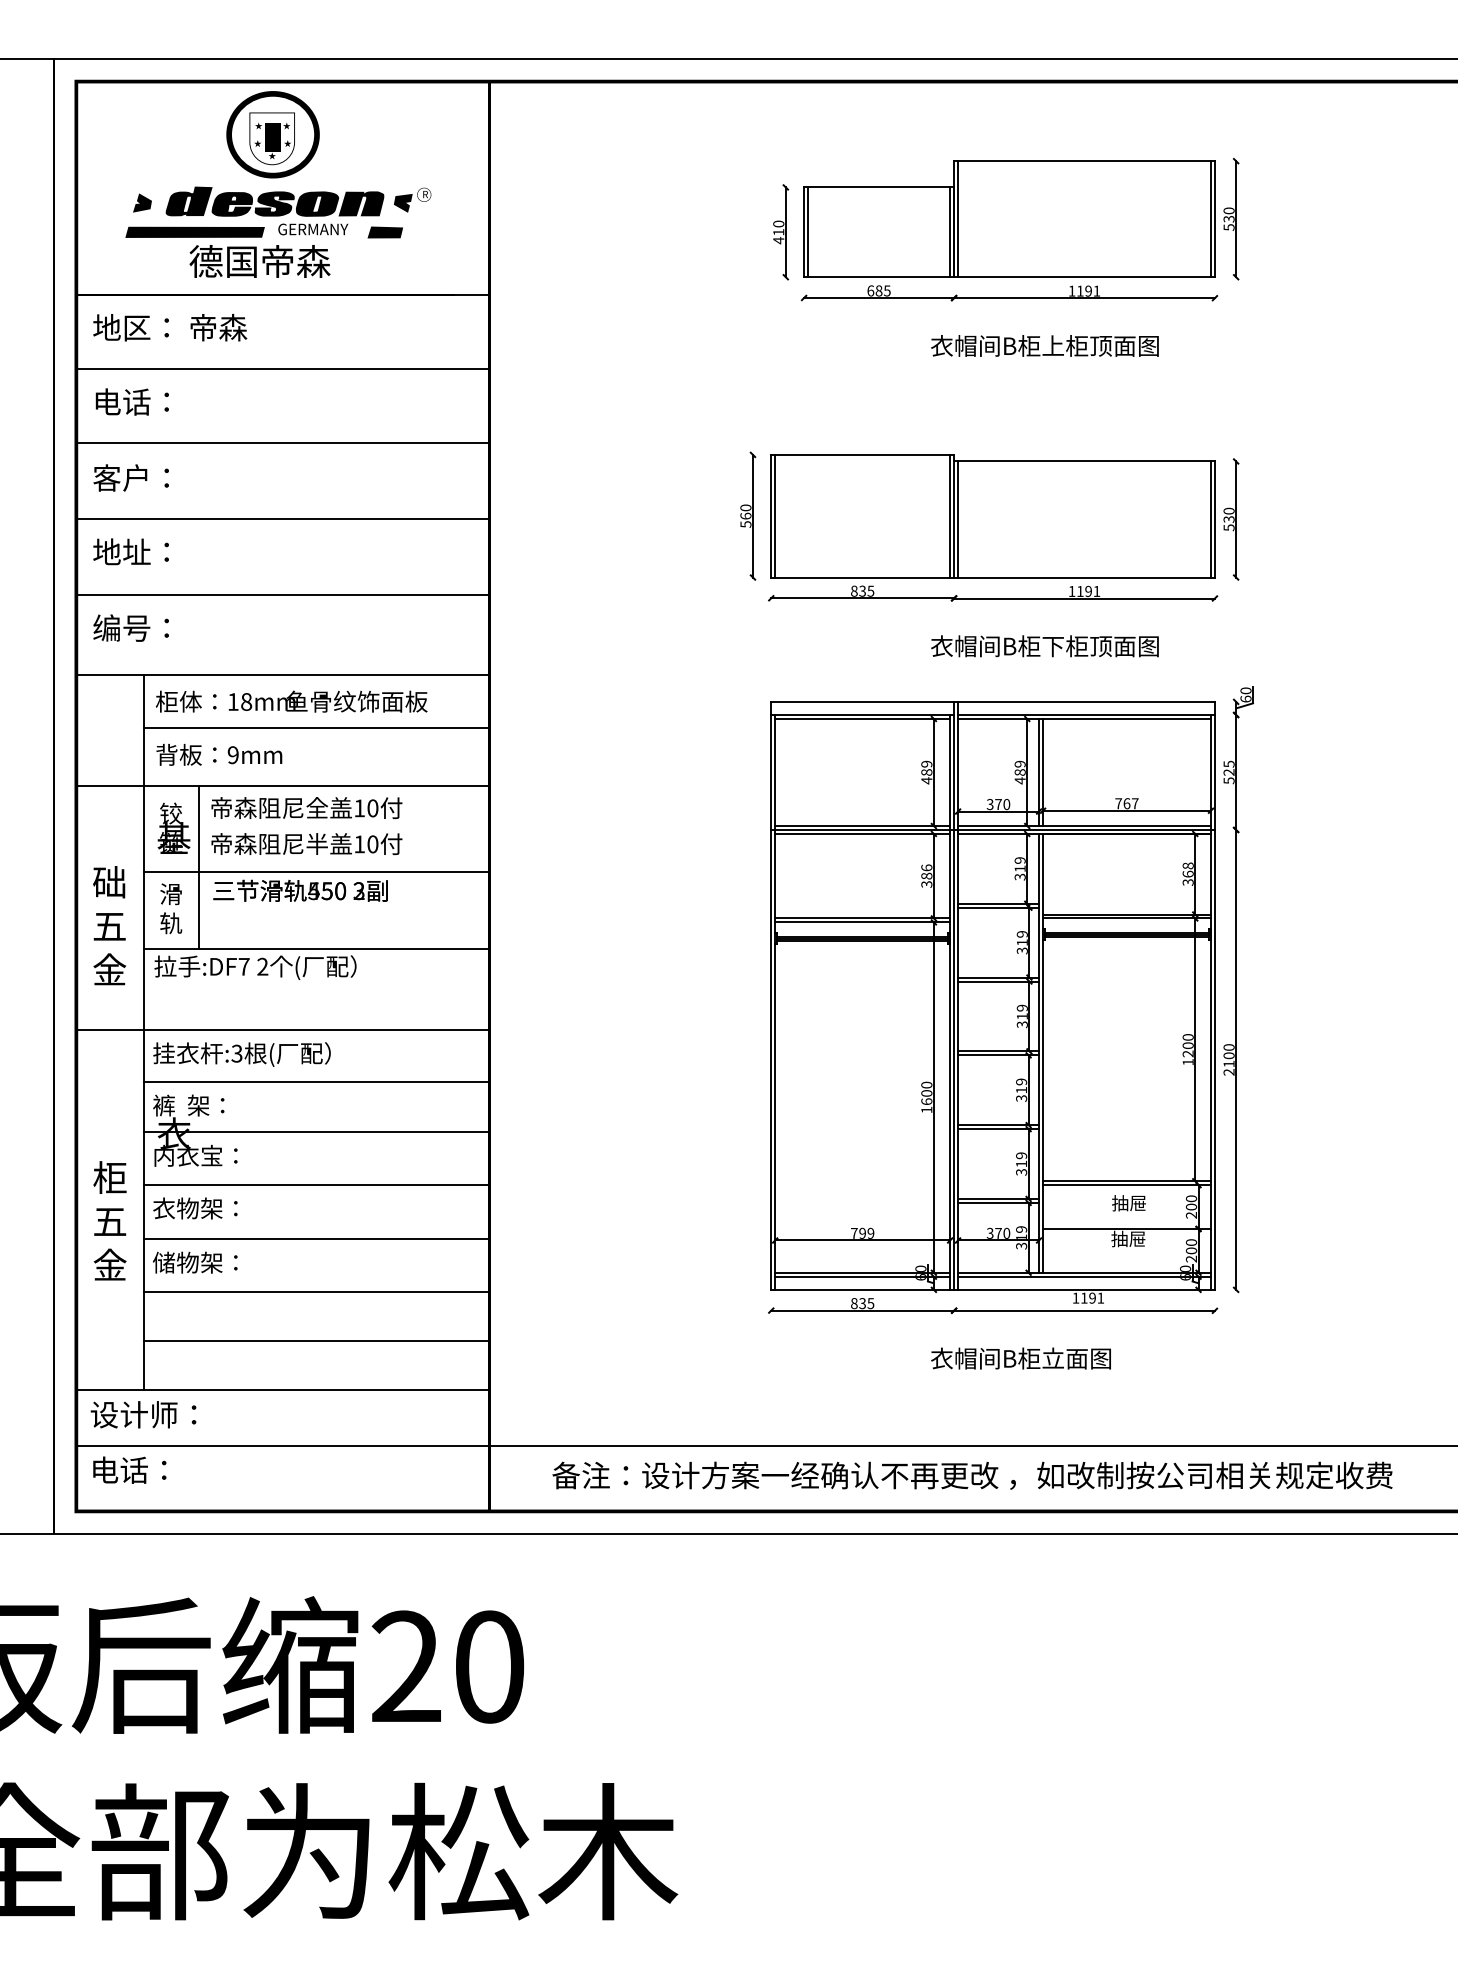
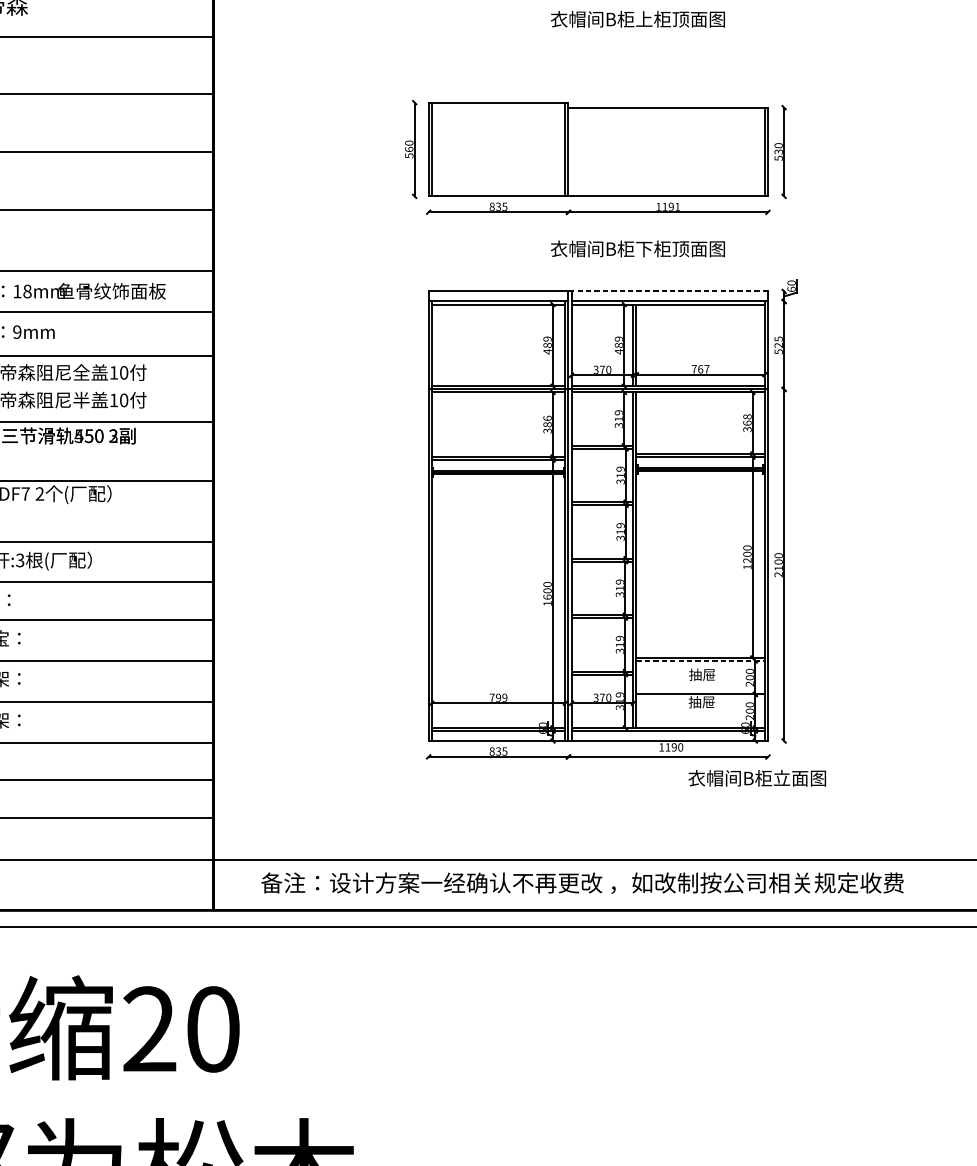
line: (958, 519) -> (571, 152), removed
line: (1084, 701) -> (668, 291), solid -> dashed
line: (1127, 1185) -> (701, 661), solid -> dashed
text: (1100, 1297) -> (680, 746), 1191 -> 1190
text: (1020, 1358) -> (756, 778), moved

